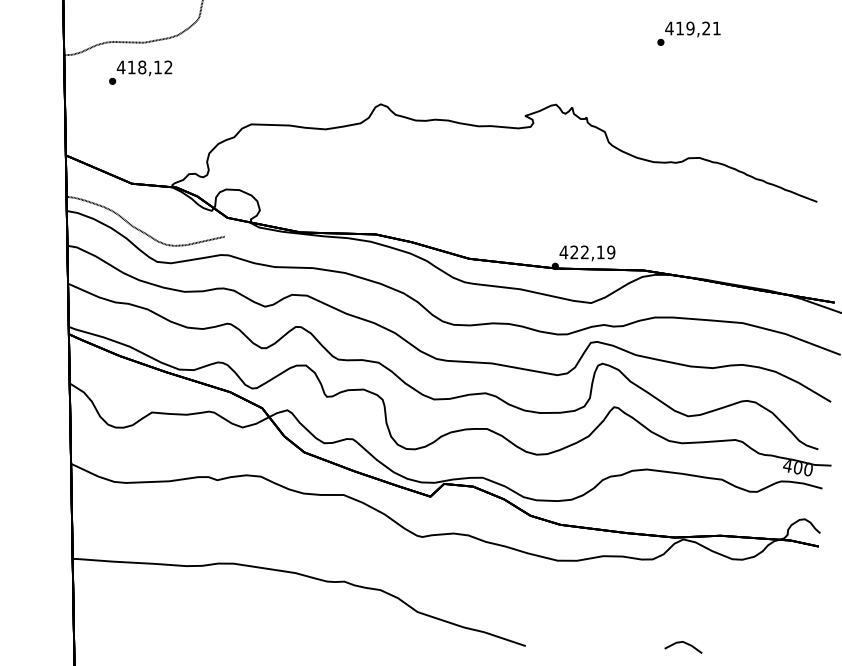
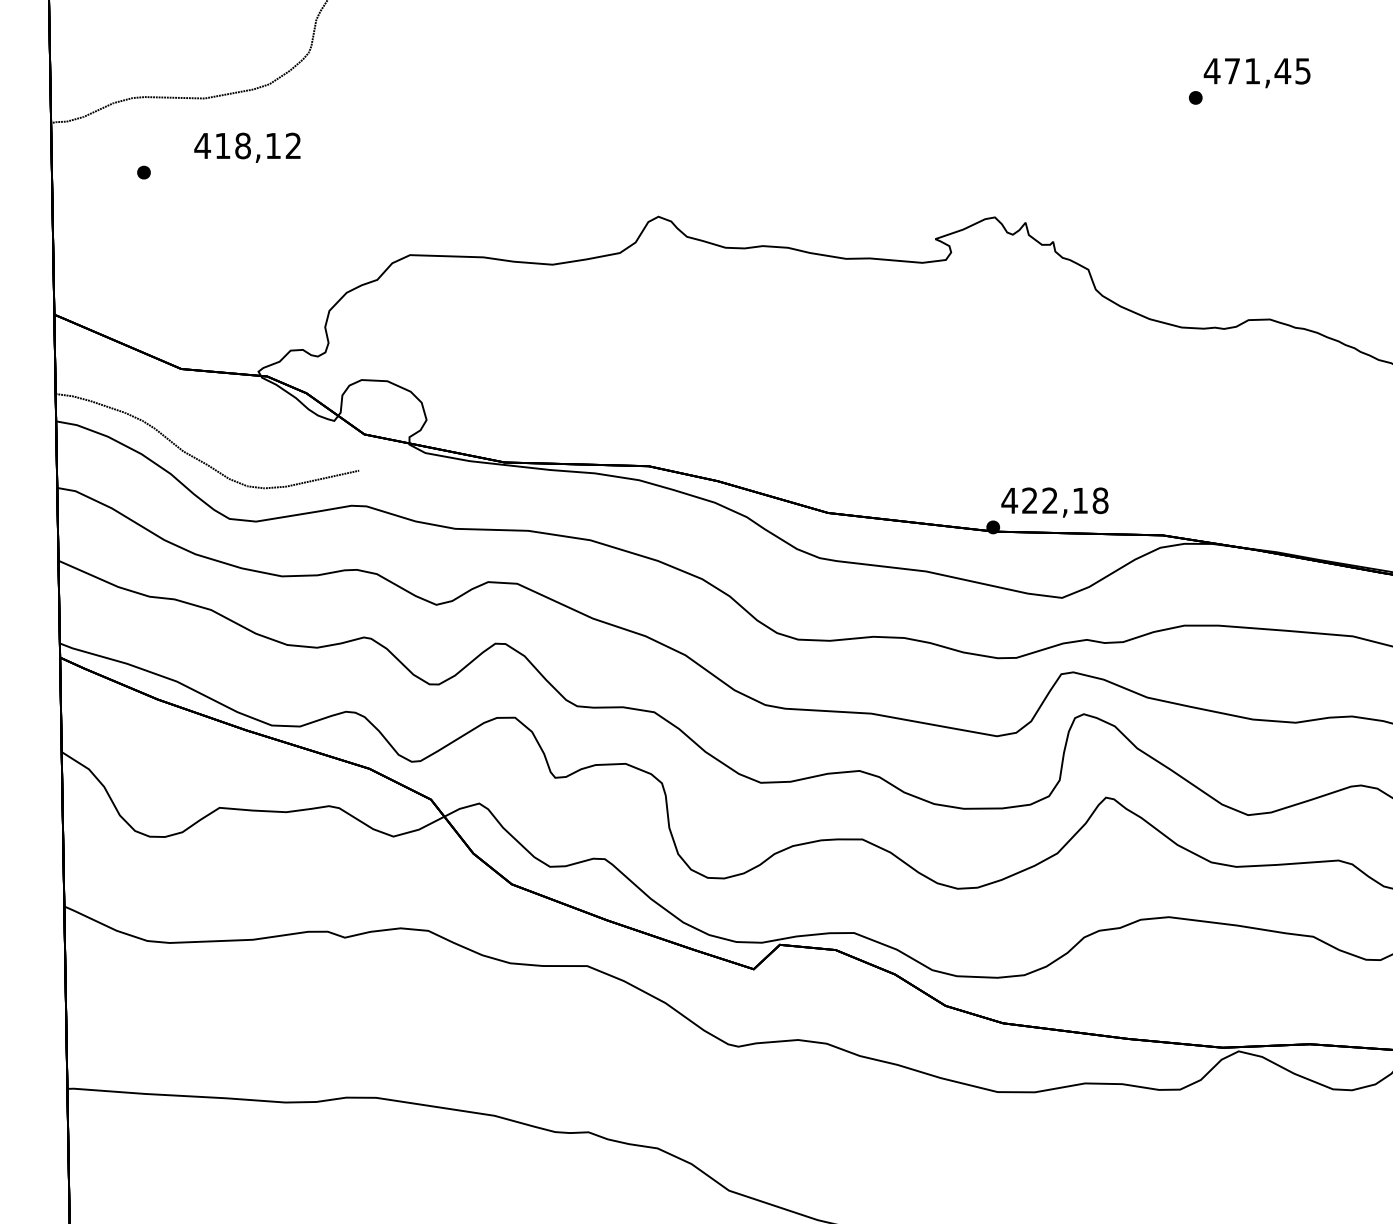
text: (698, 28) -> (1267, 71), 419,21 -> 471,45
text: (144, 68) -> (247, 147), moved
text: (611, 252) -> (1100, 500), 422,19 -> 422,18

